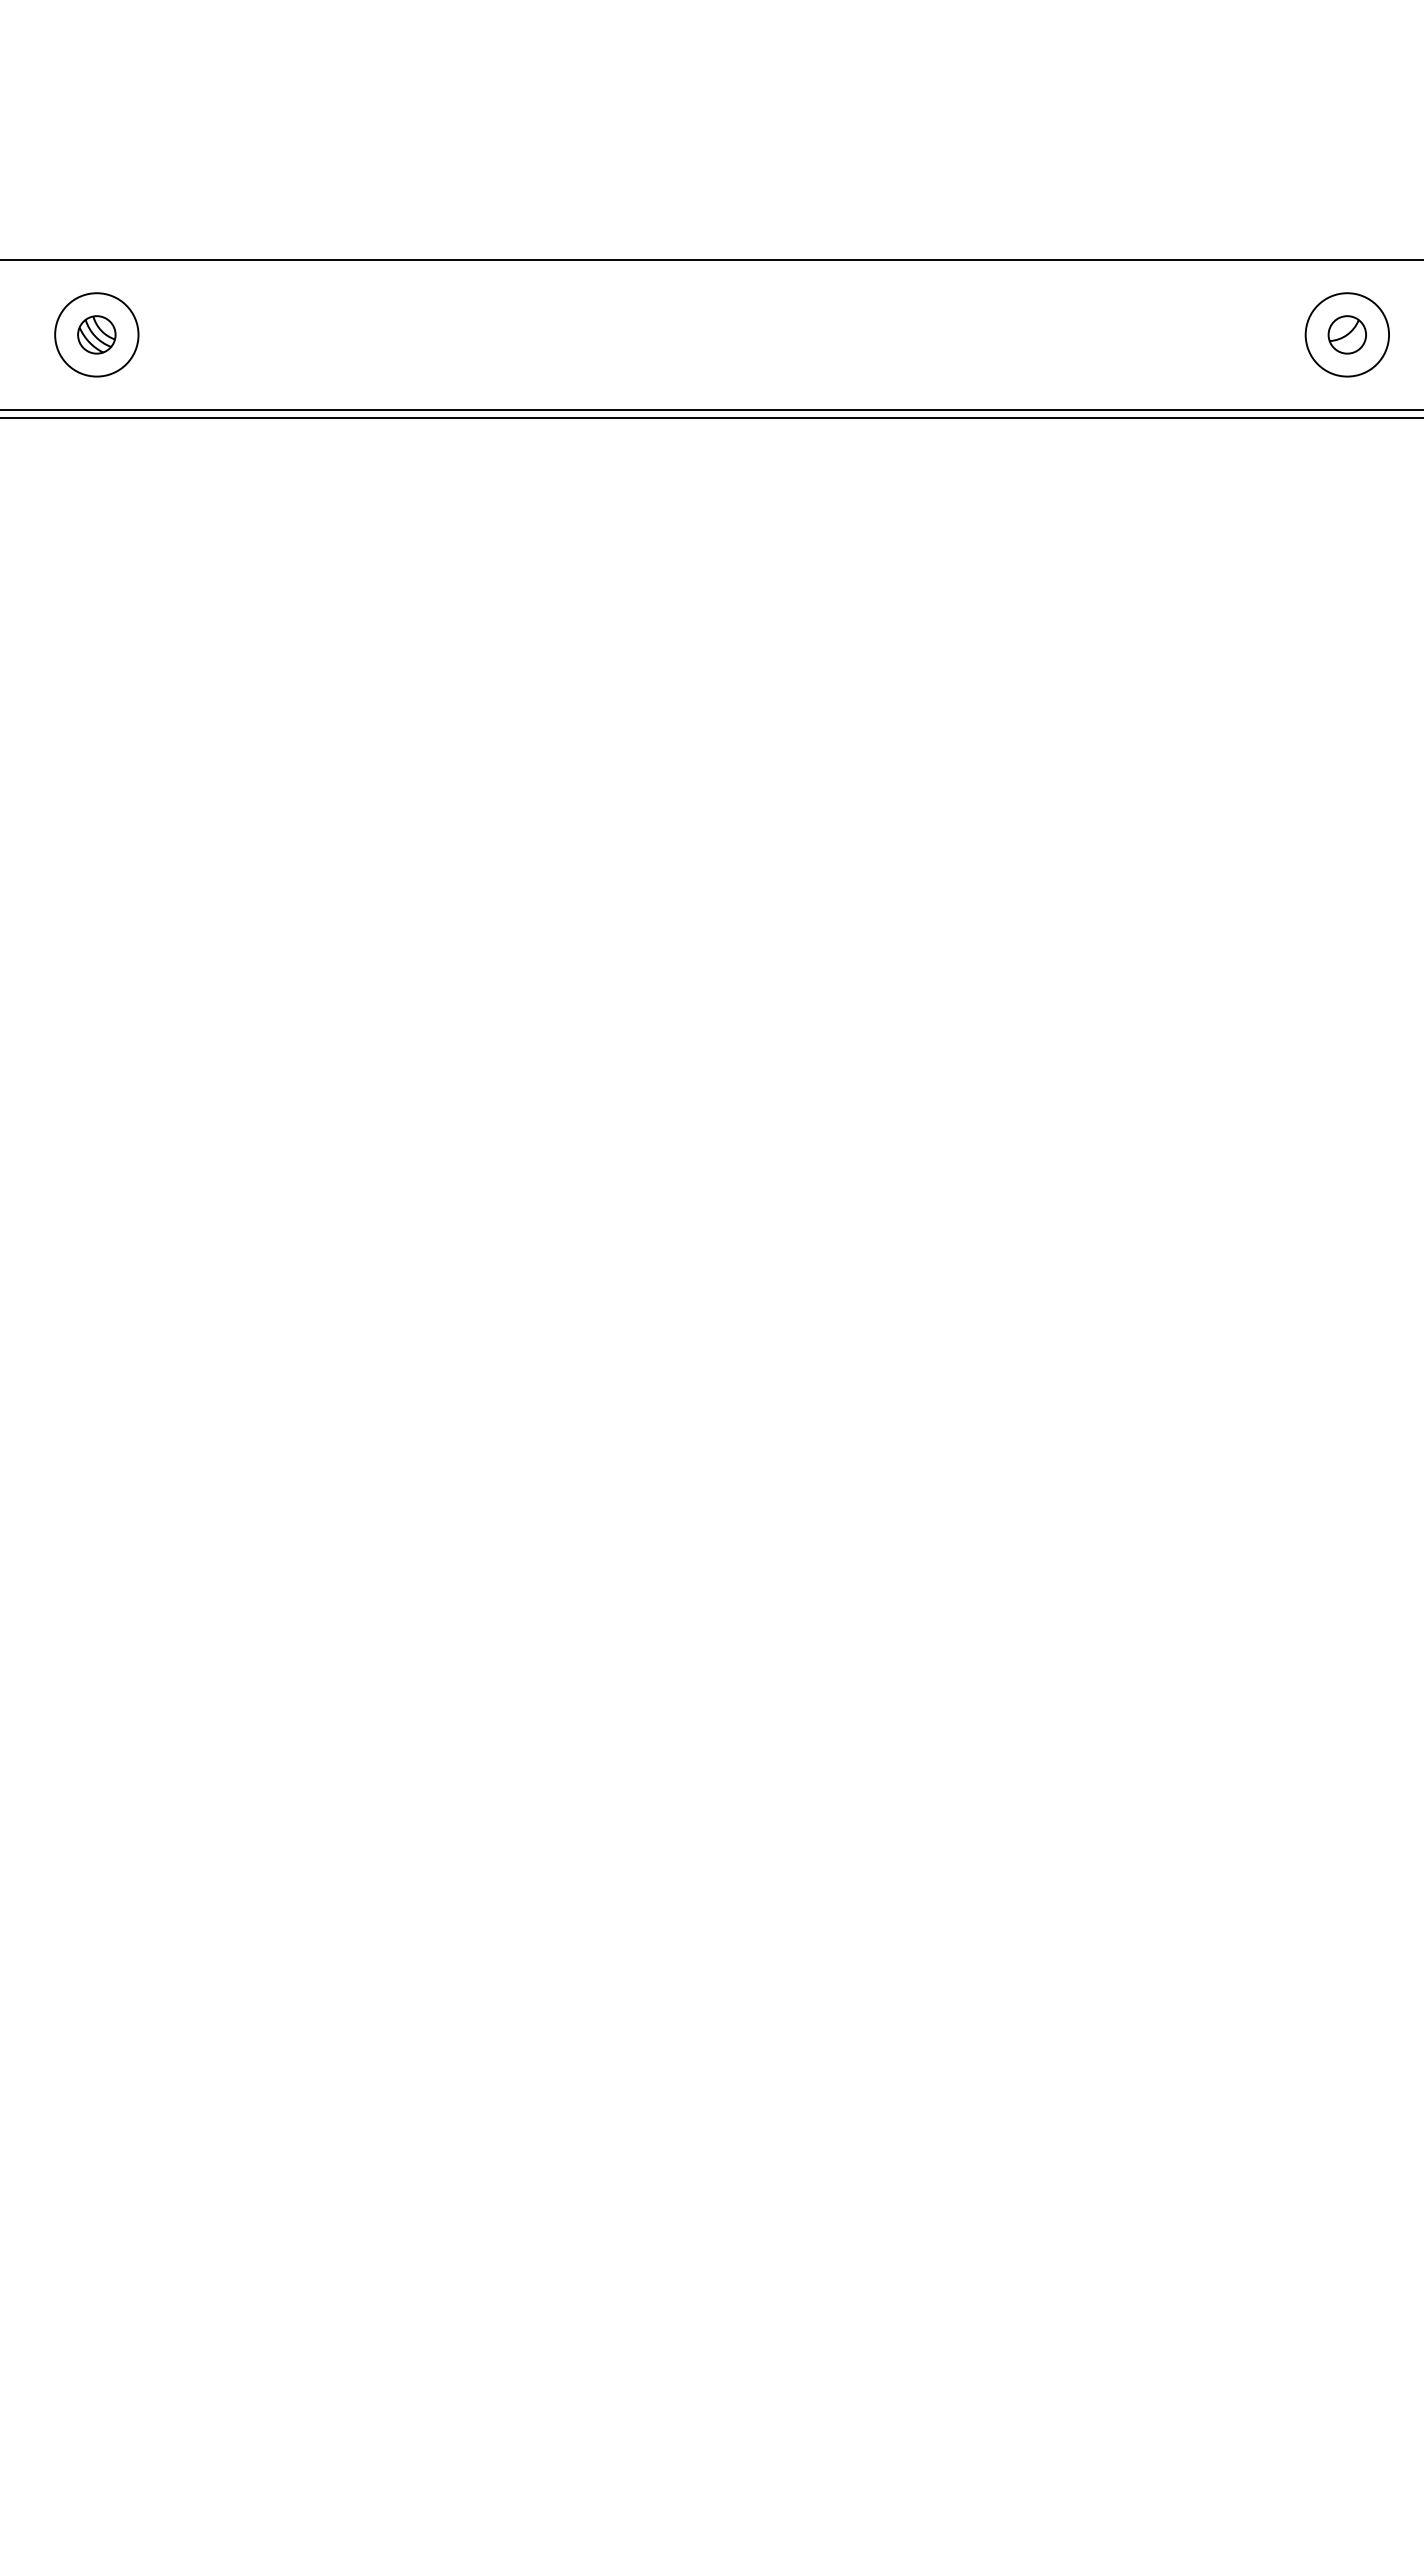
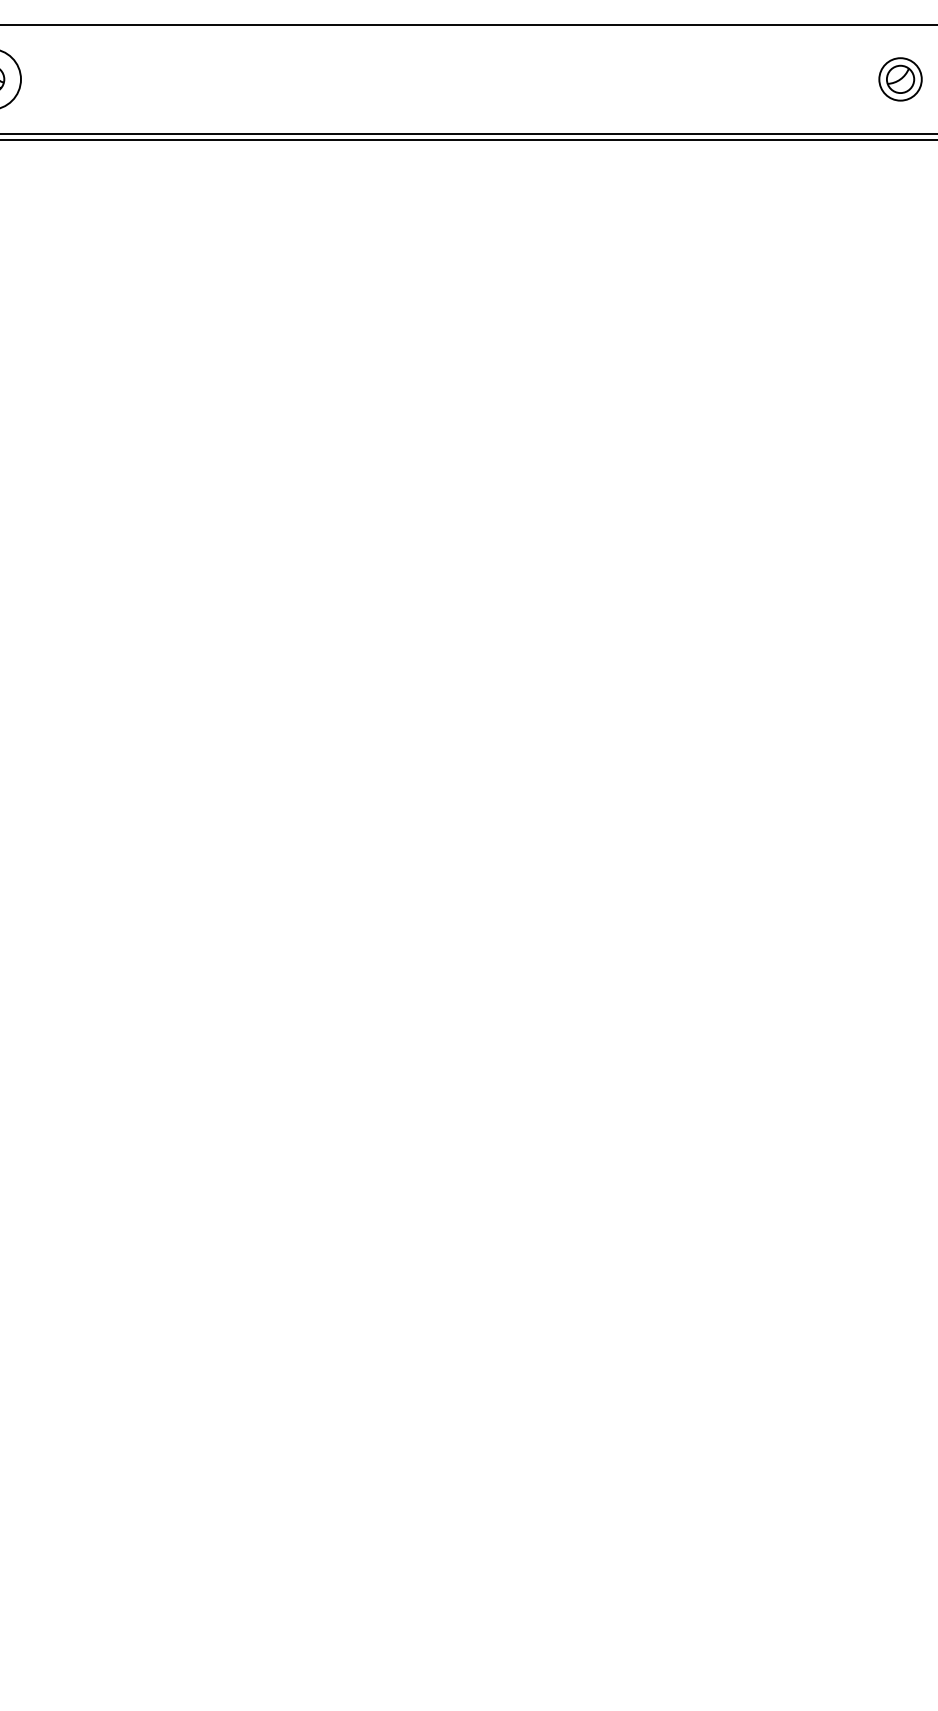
circle: (1347, 334) -> (900, 79), size x0.7

